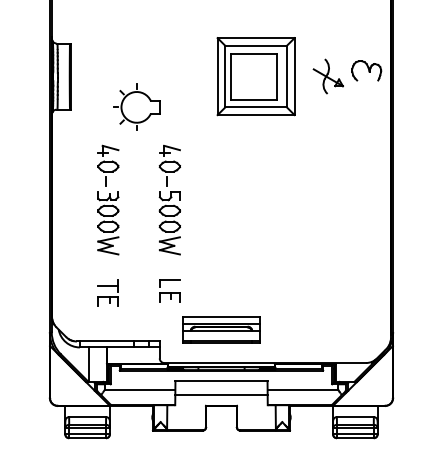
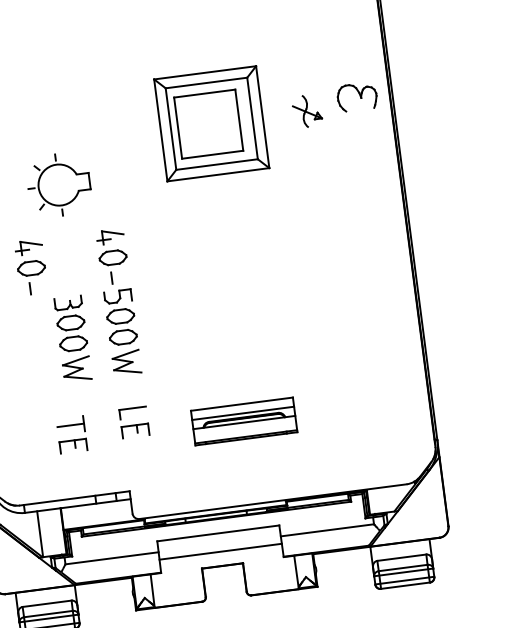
part: (327, 76) -> (306, 111), size x0.7
part: (108, 223) -> (73, 339), moved
part: (107, 292) -> (70, 434), moved
part: (221, 329) -> (244, 421), moved

